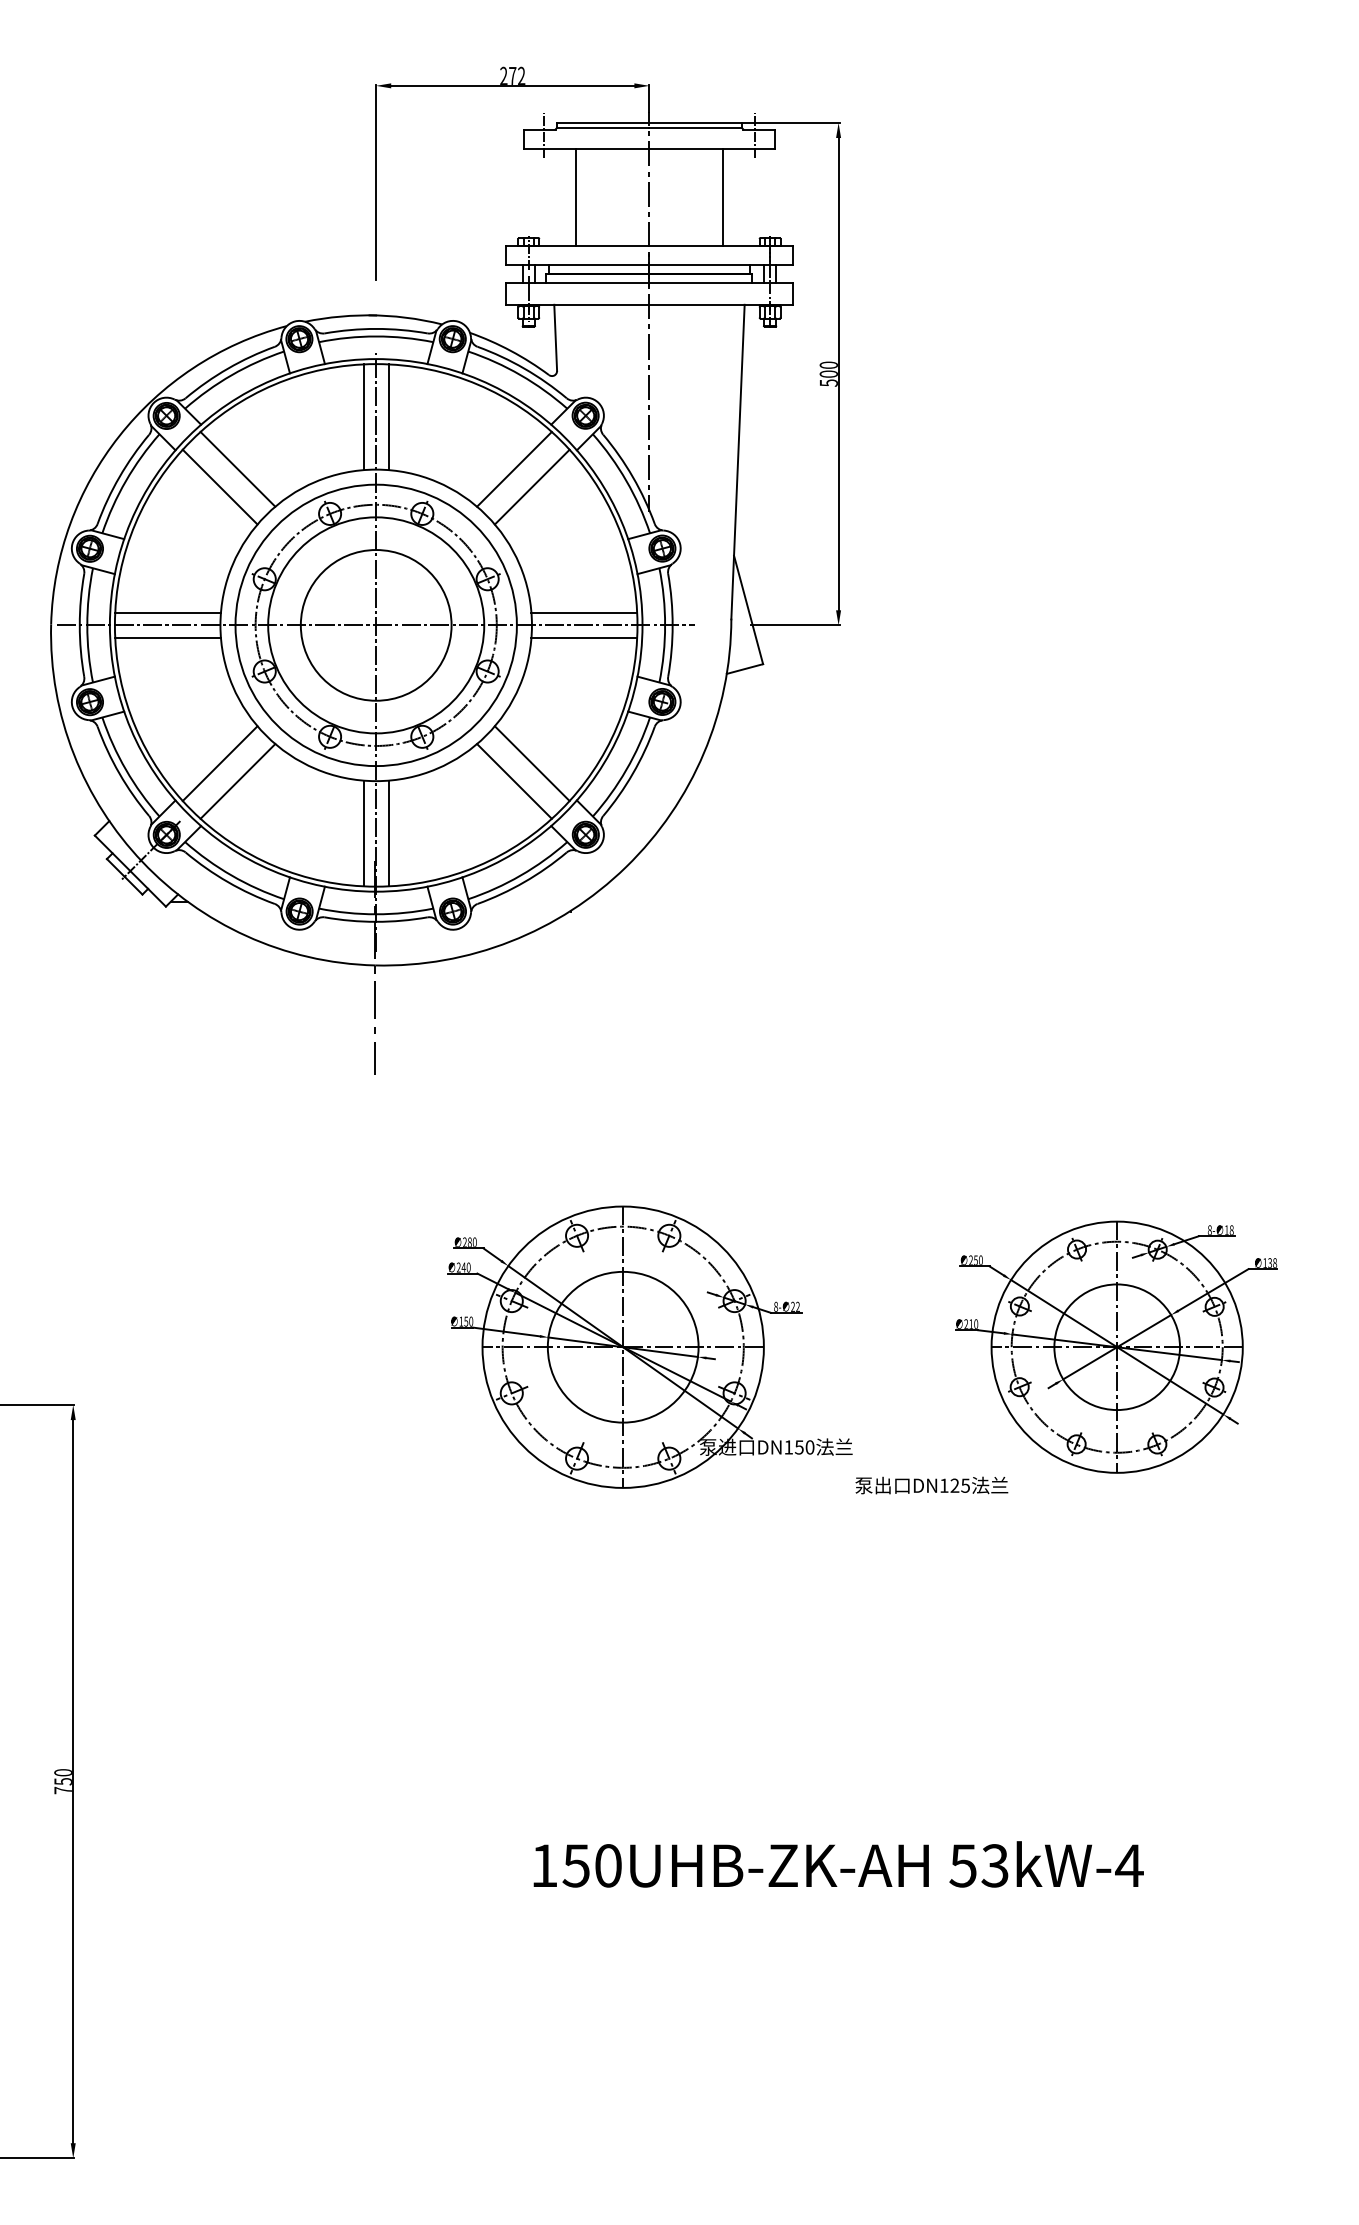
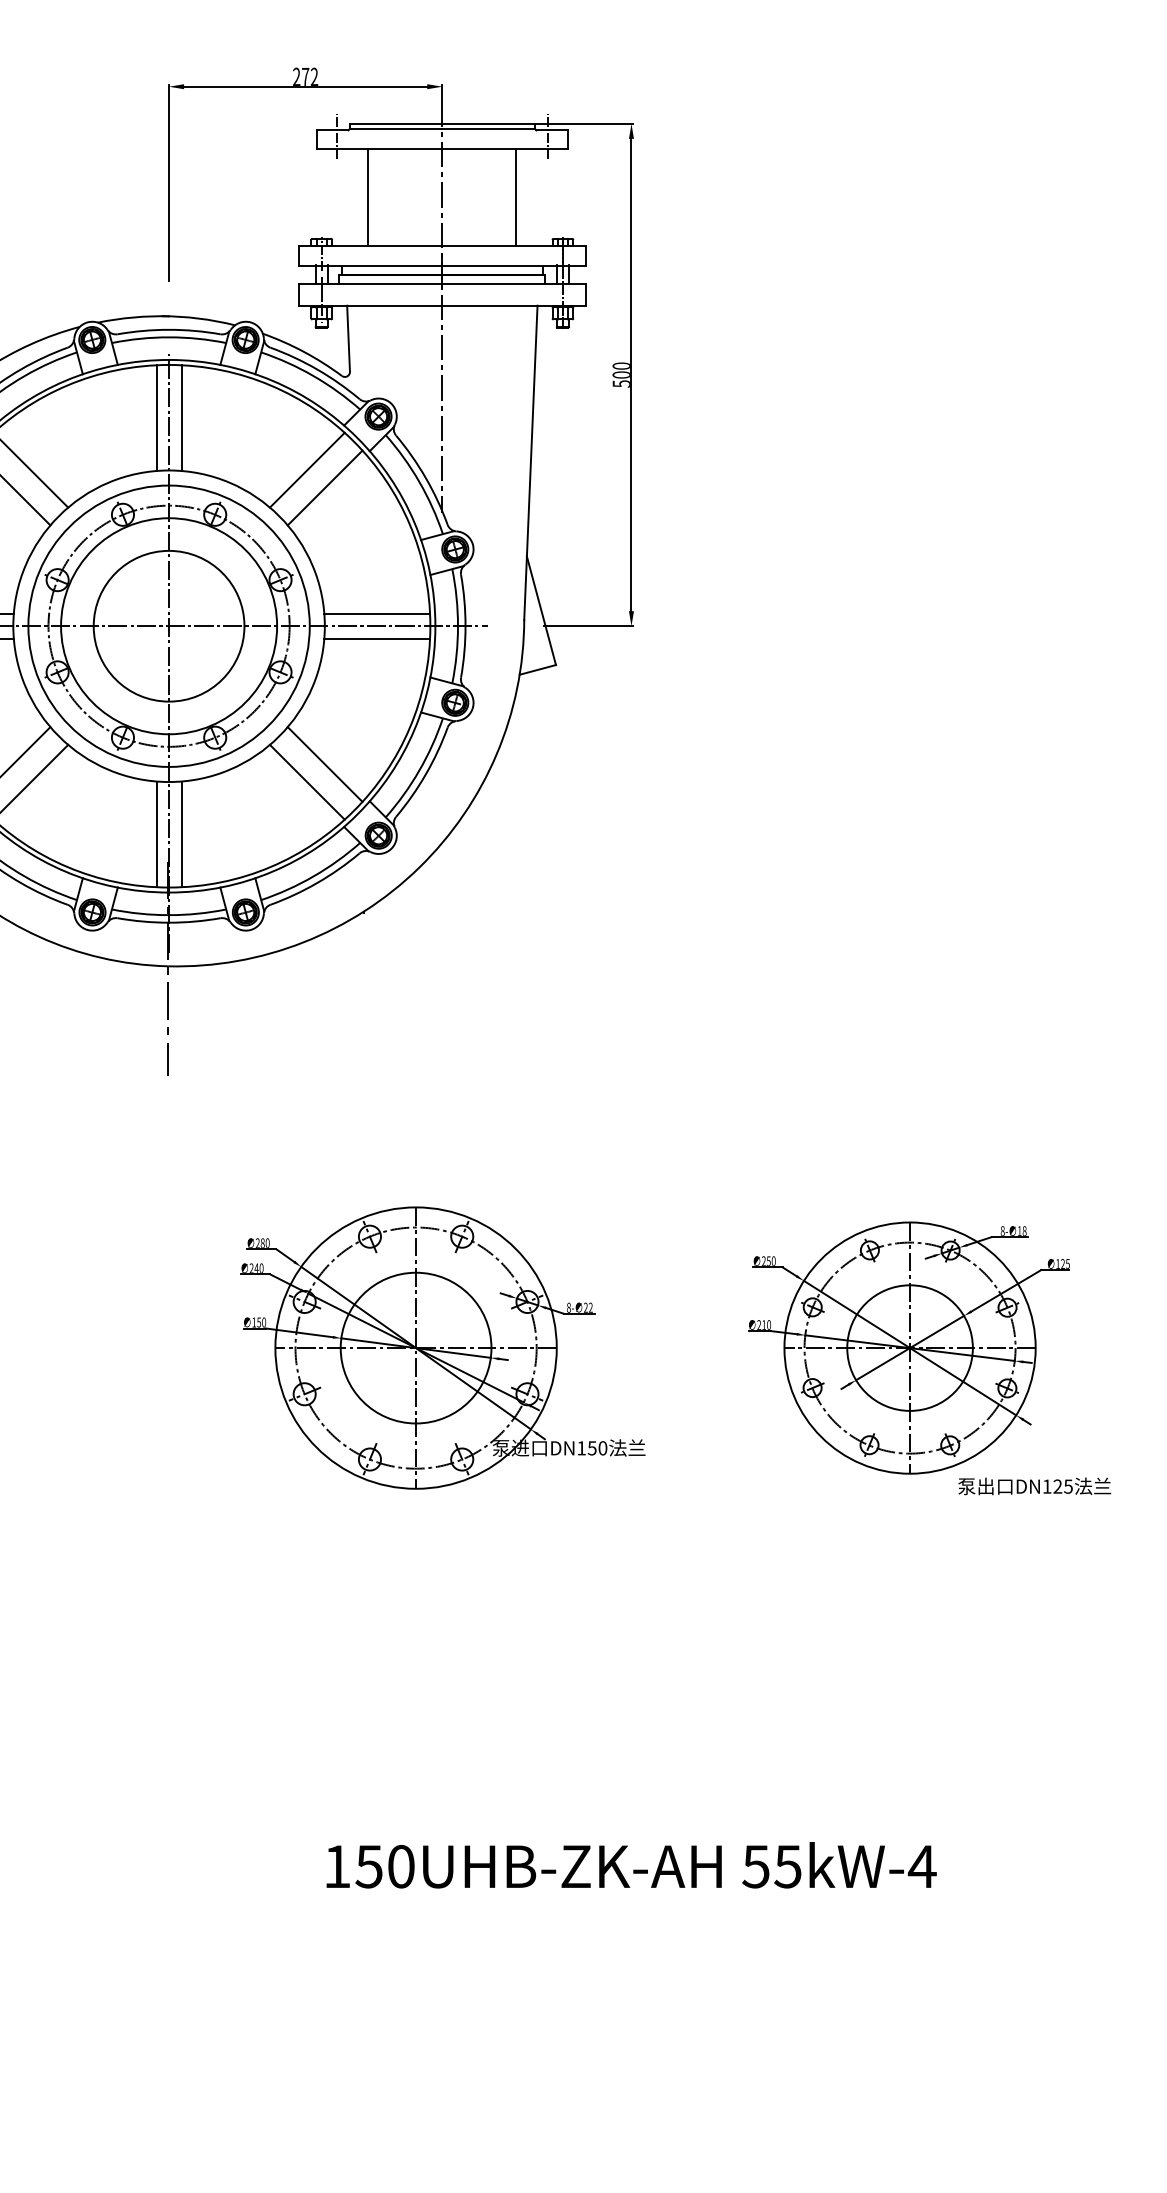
text: (1272, 1262) -> (1065, 1263), 138 -> 125
text: (931, 1485) -> (1034, 1486), moved
text: (994, 1865) -> (787, 1866), 53kW-4 -> 55kW-4

